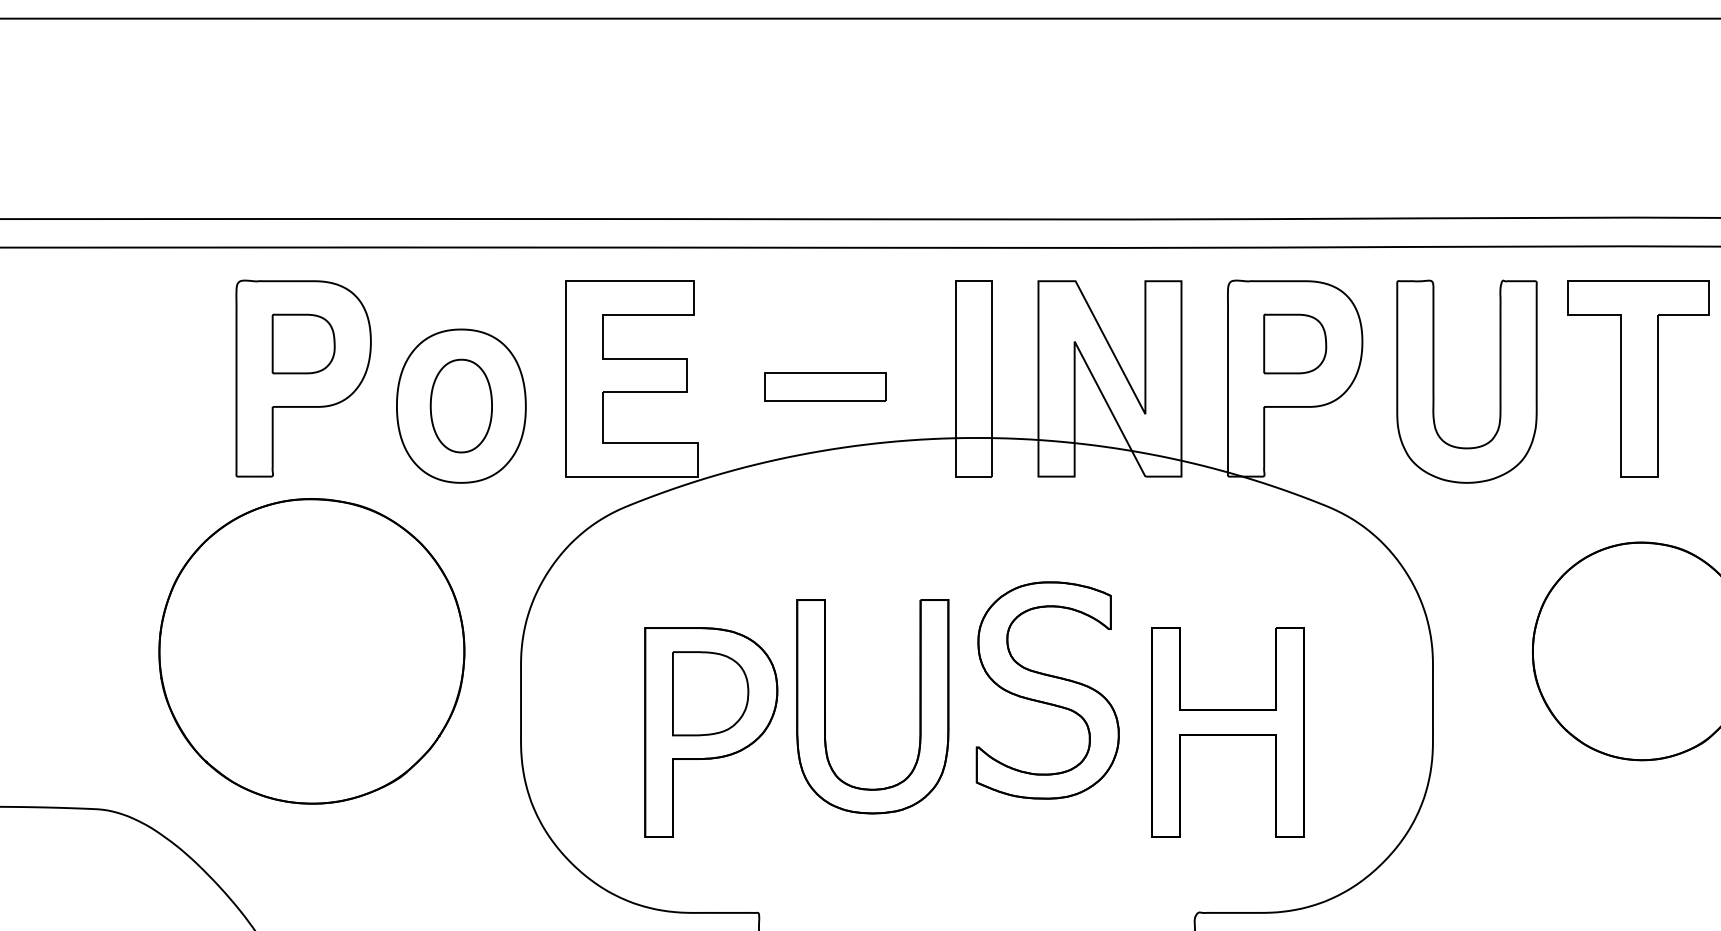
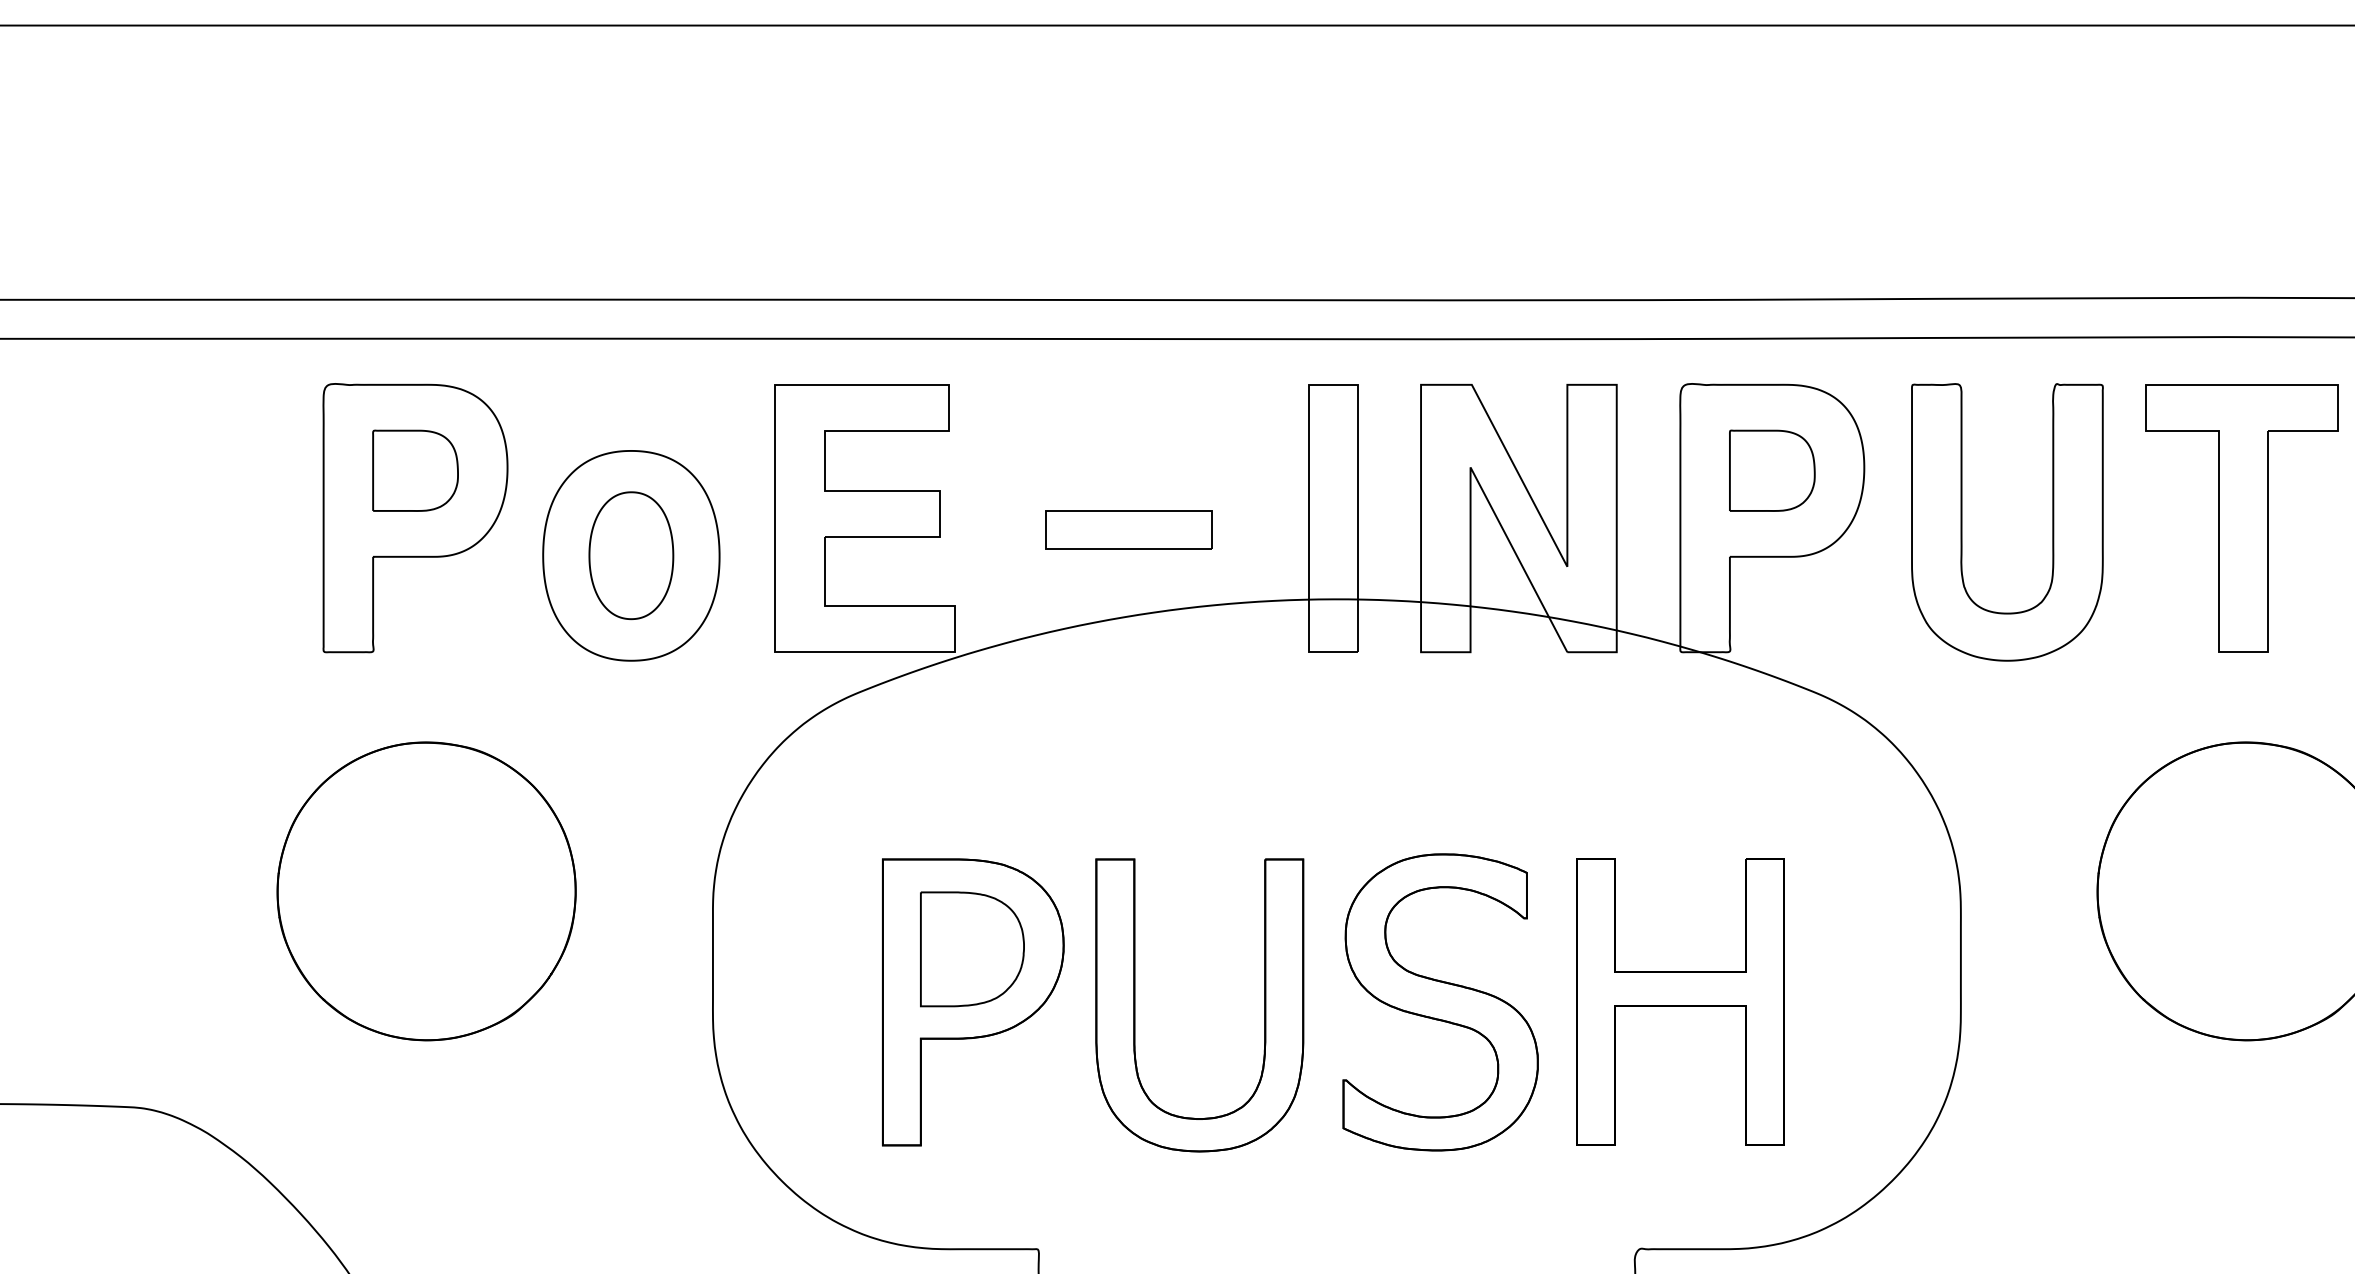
part: (311, 651) -> (426, 891), size x0.71
part: (1047, 690) -> (1440, 1002), moved
part: (825, 706) -> (1135, 1005), moved

